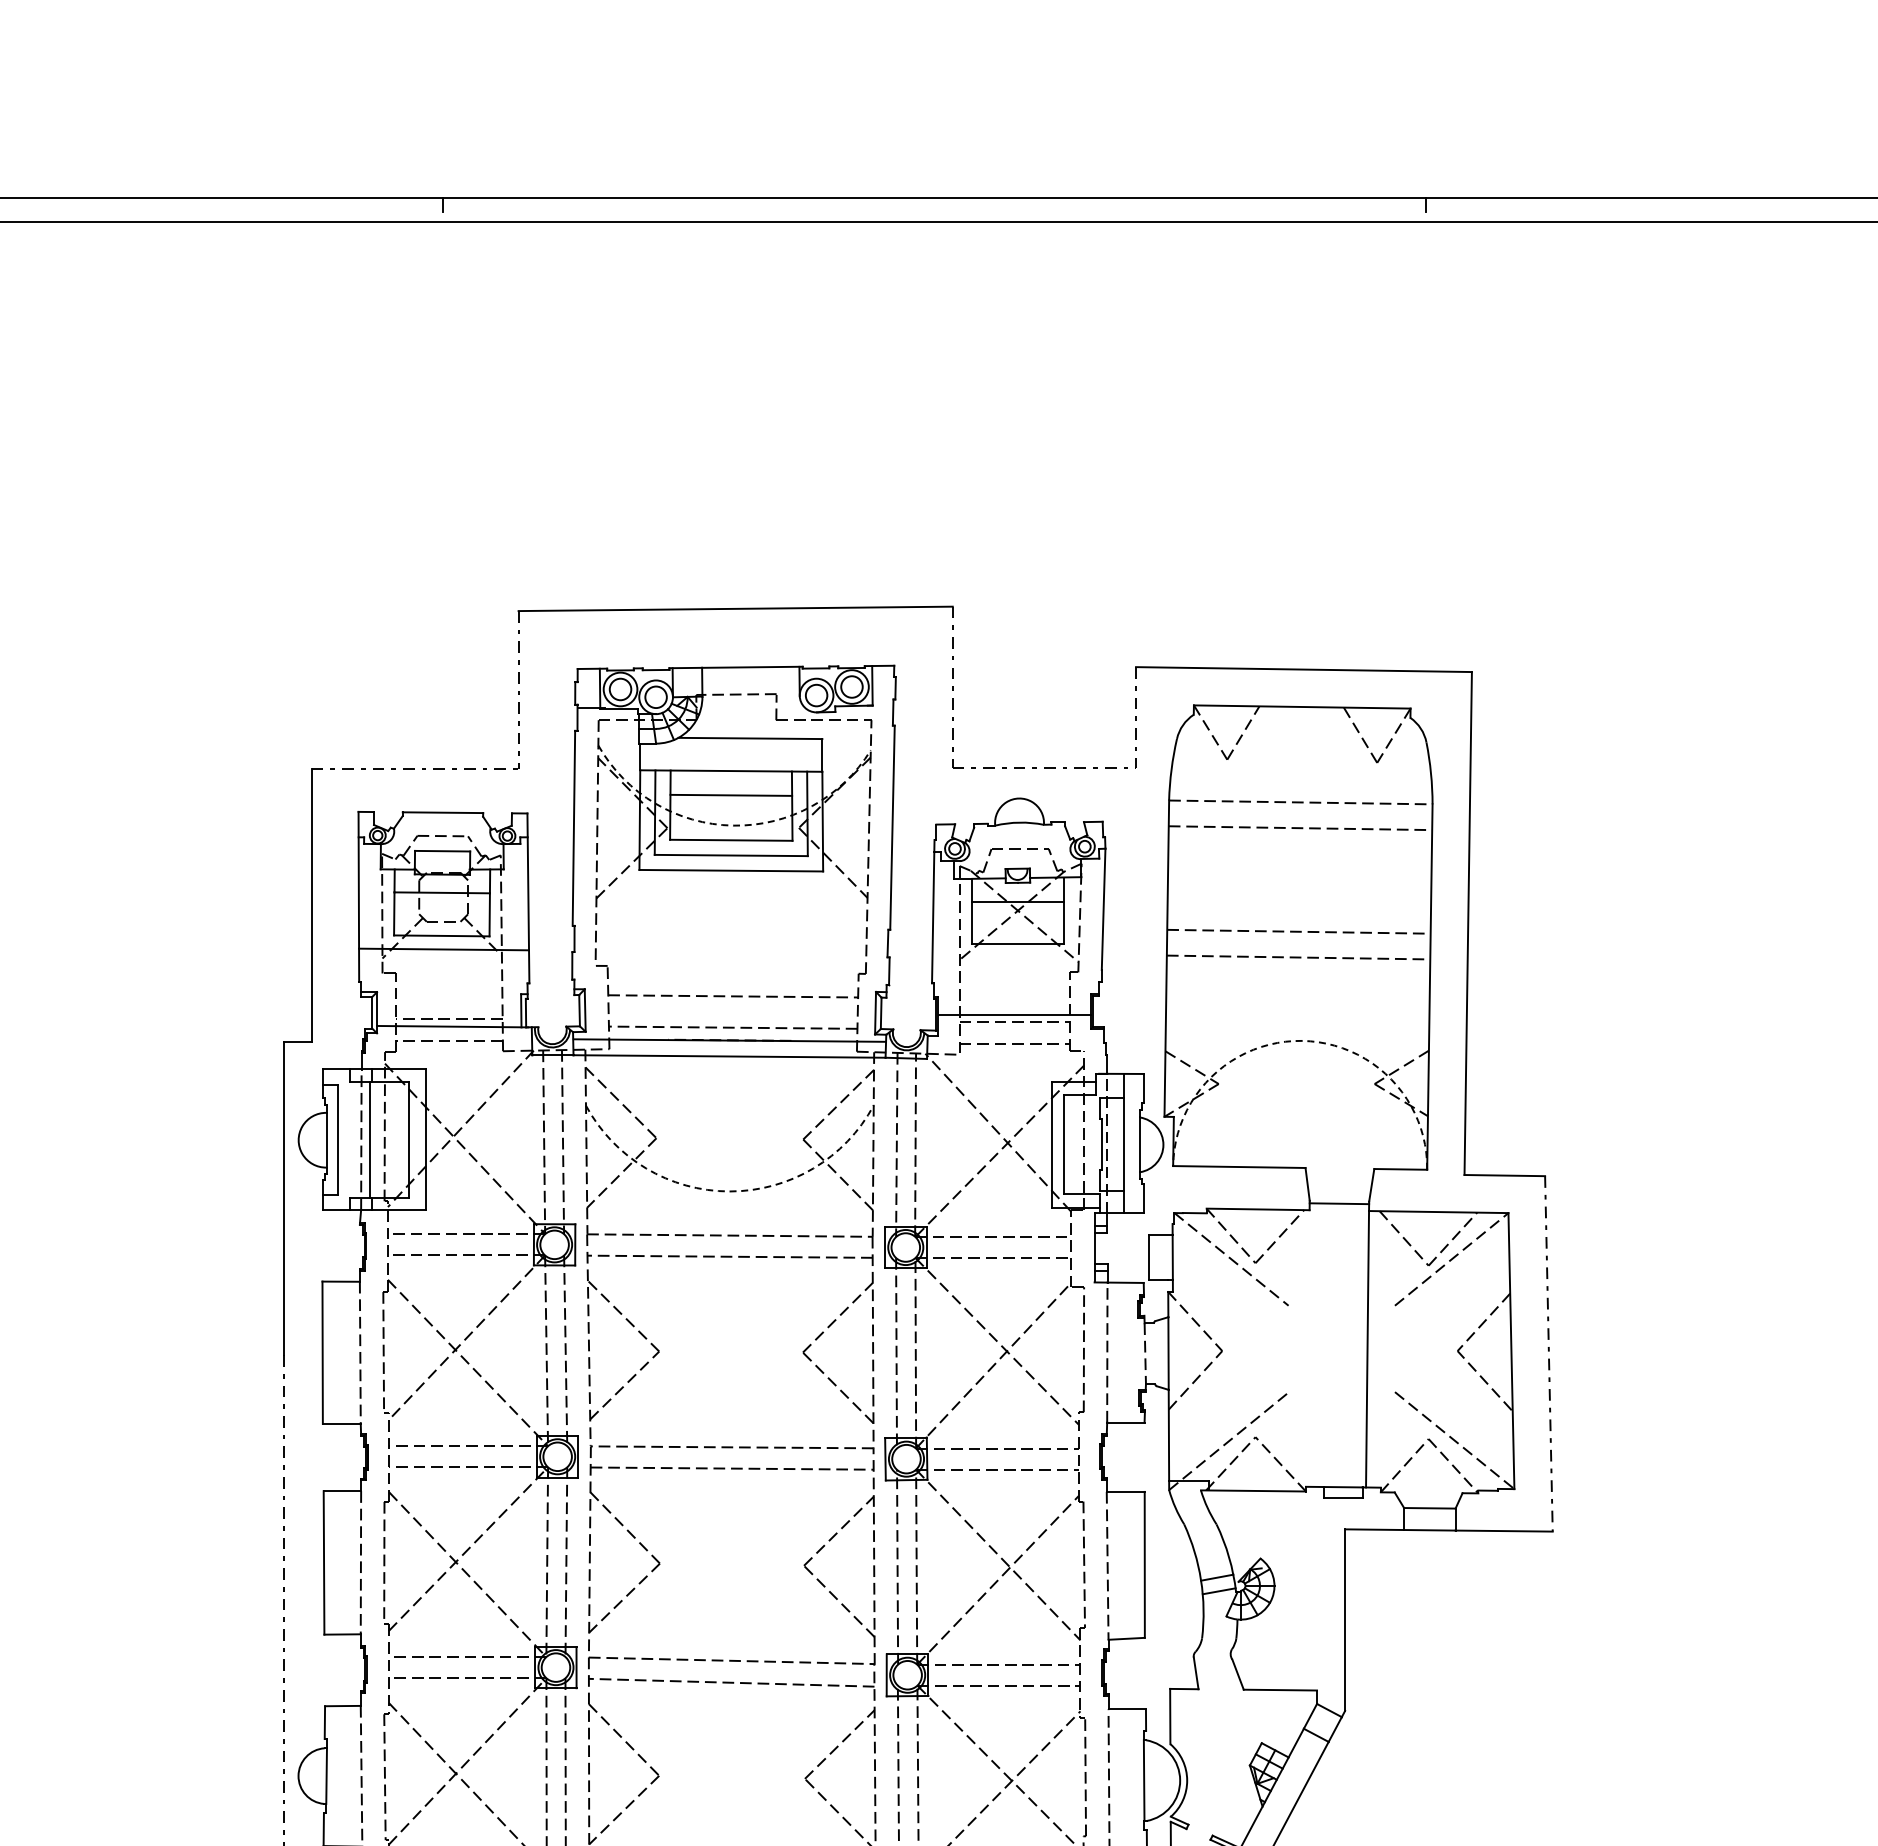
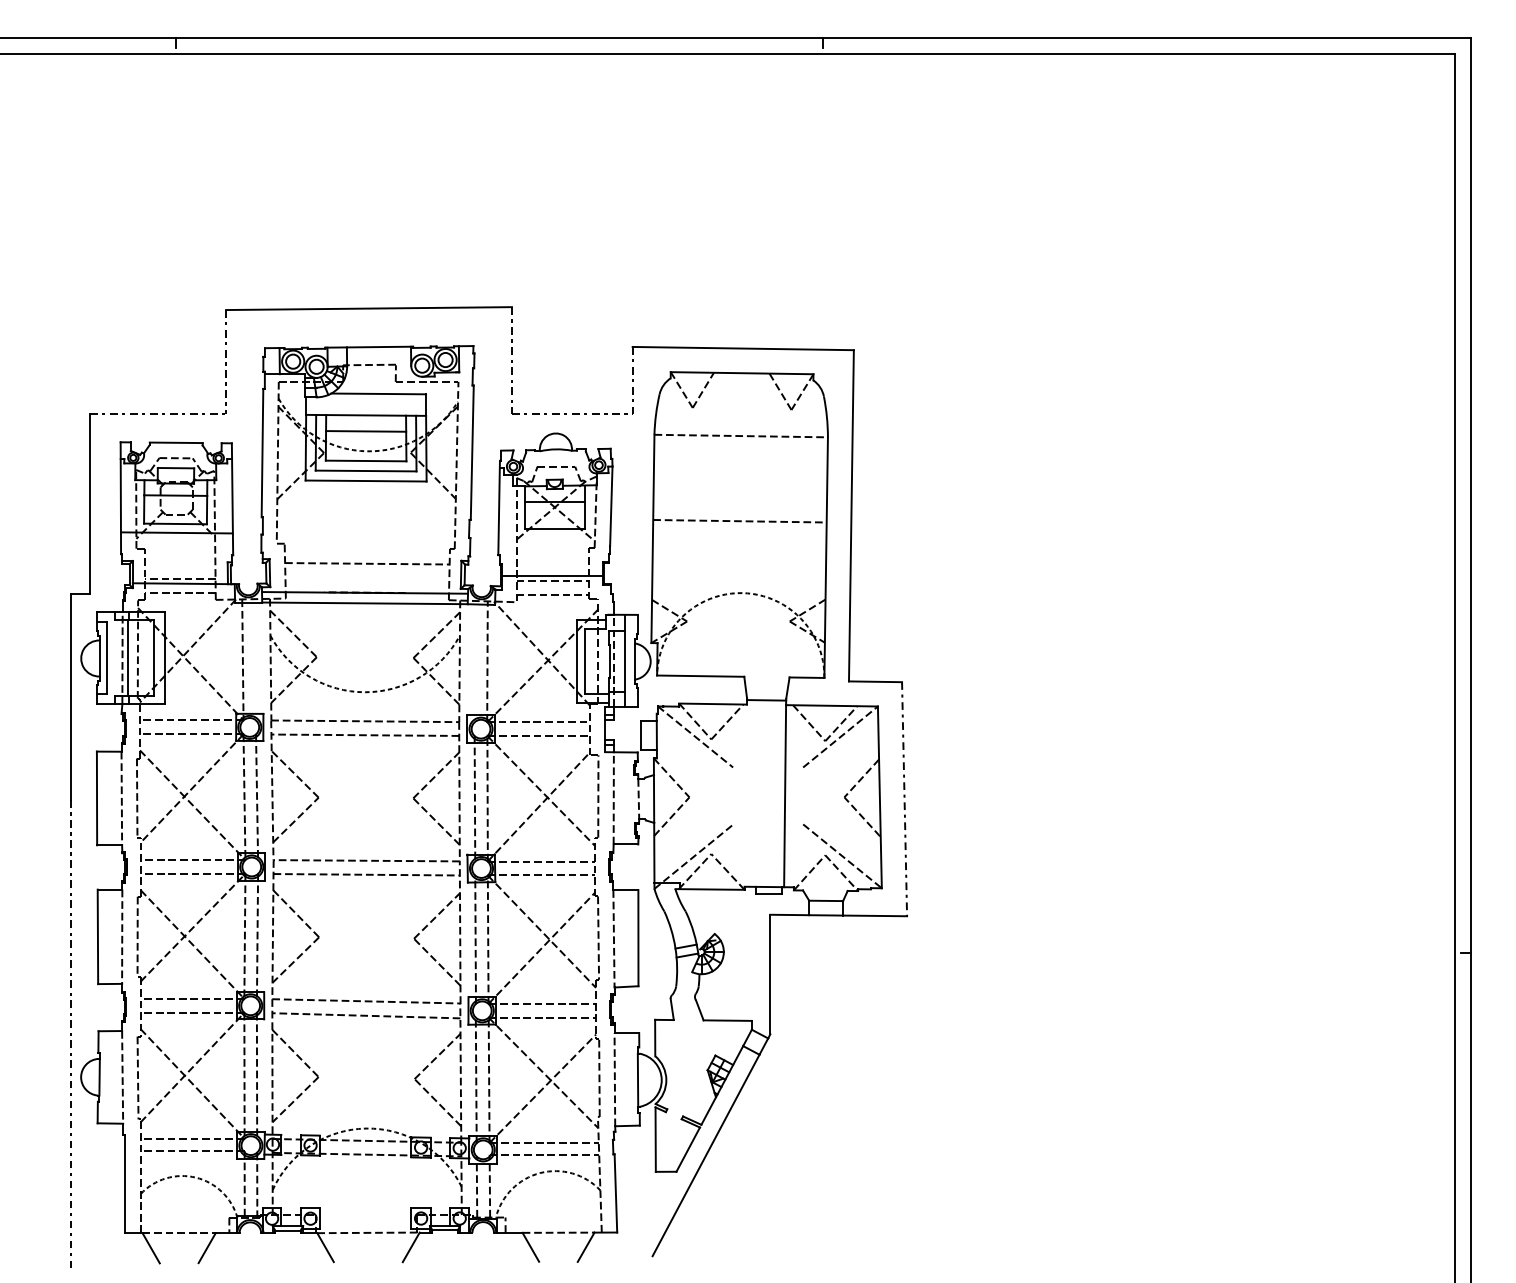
line: (1299, 827) -> (740, 452), removed
line: (1298, 956) -> (739, 537), removed
line: (733, 1027) -> (367, 584), removed
line: (563, 1141) -> (255, 659), removed
line: (895, 1144) -> (474, 661), removed

